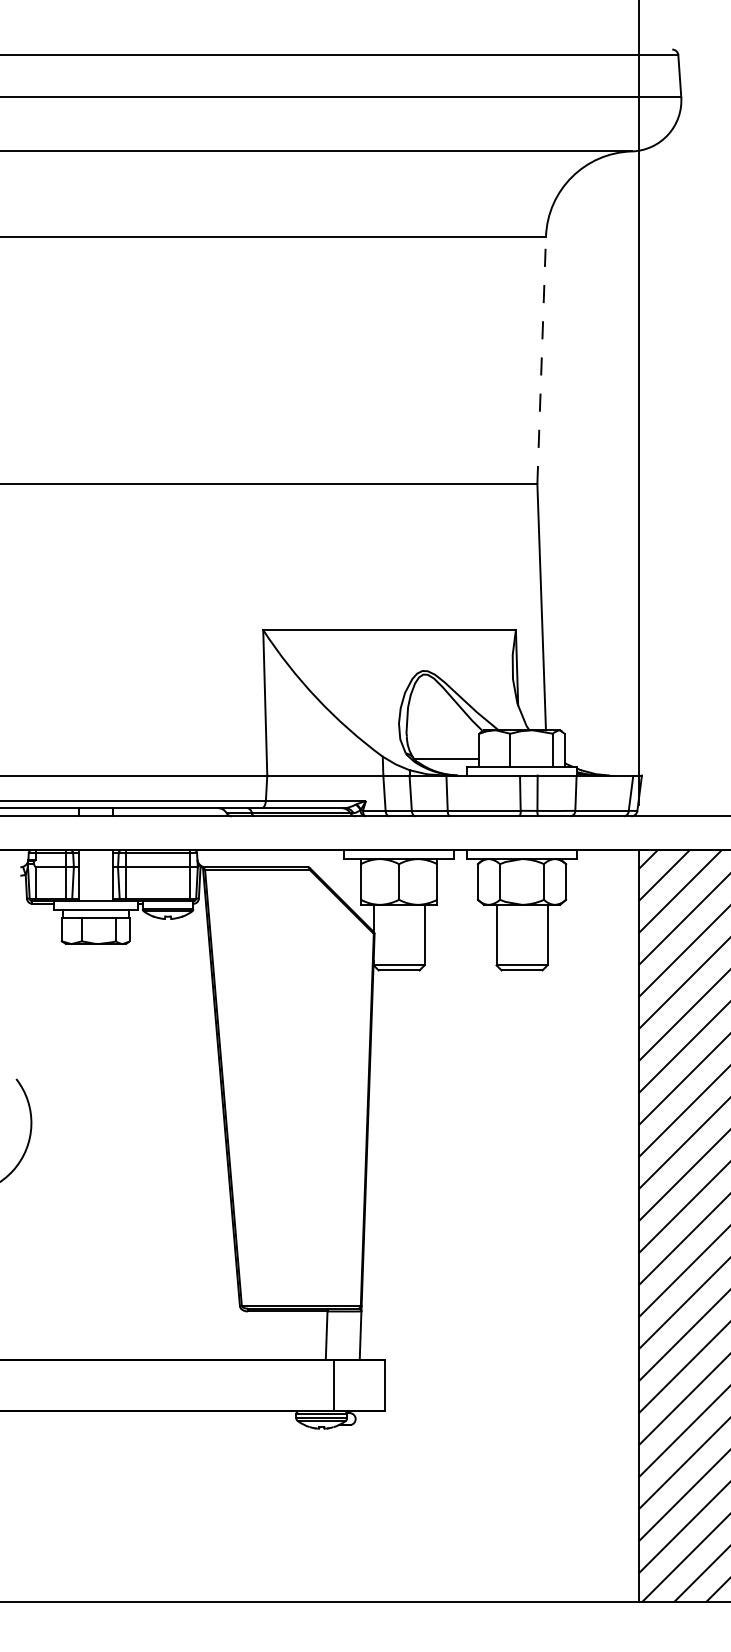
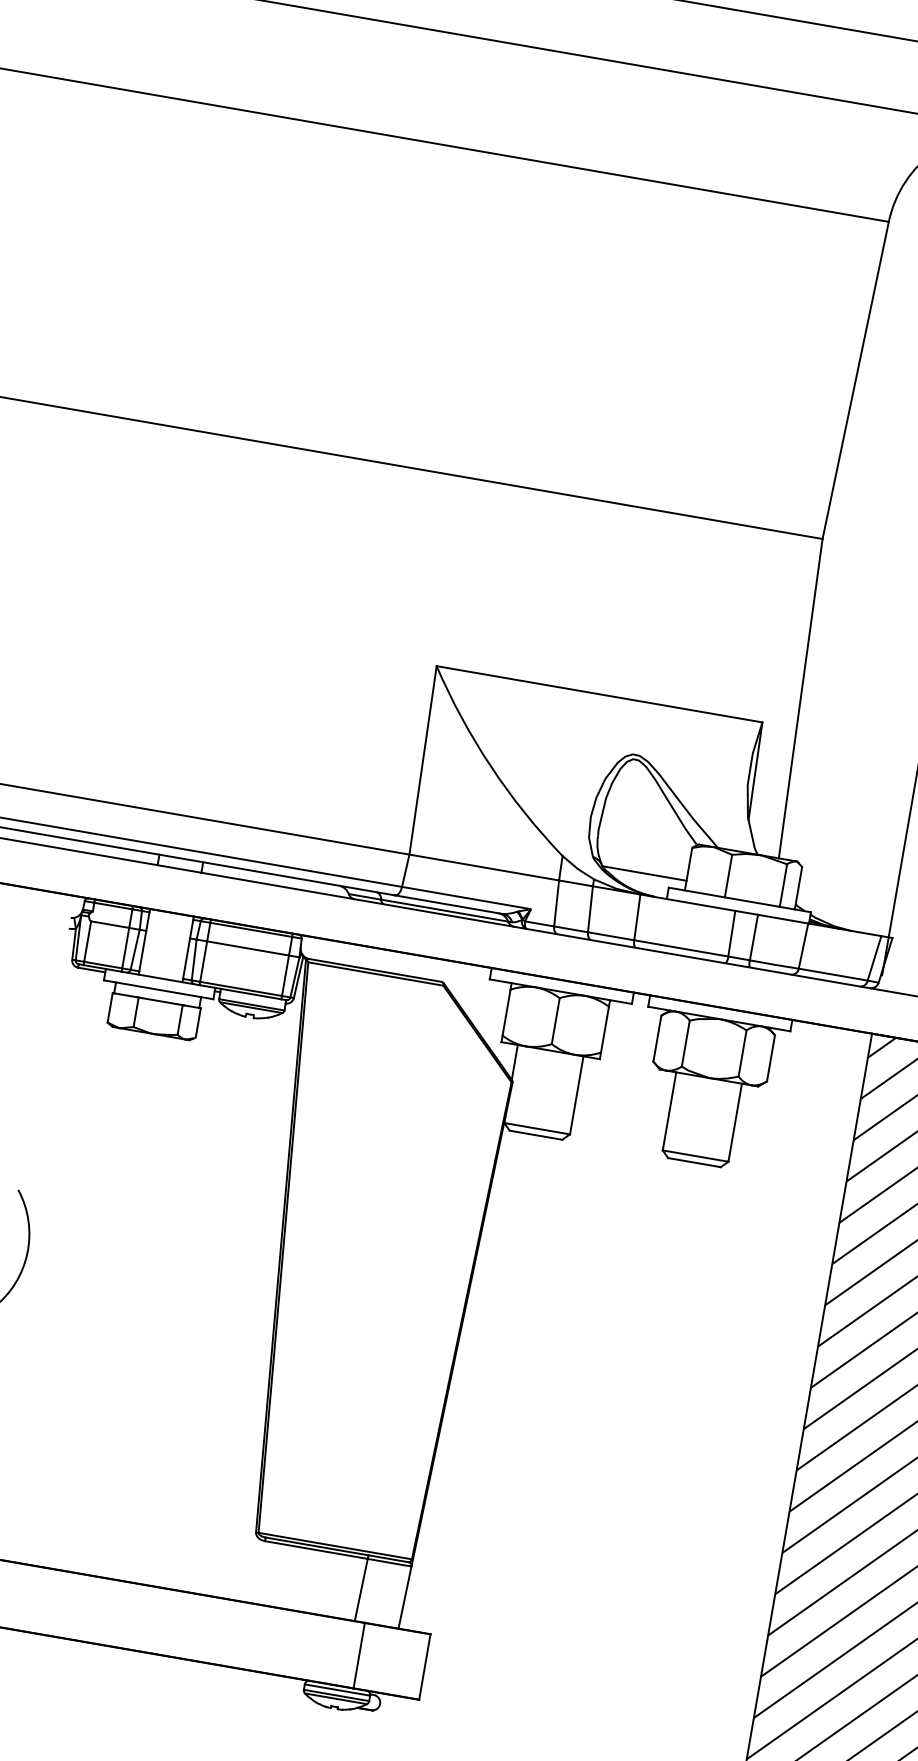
line: (541, 360) -> (855, 380), dashed -> solid

